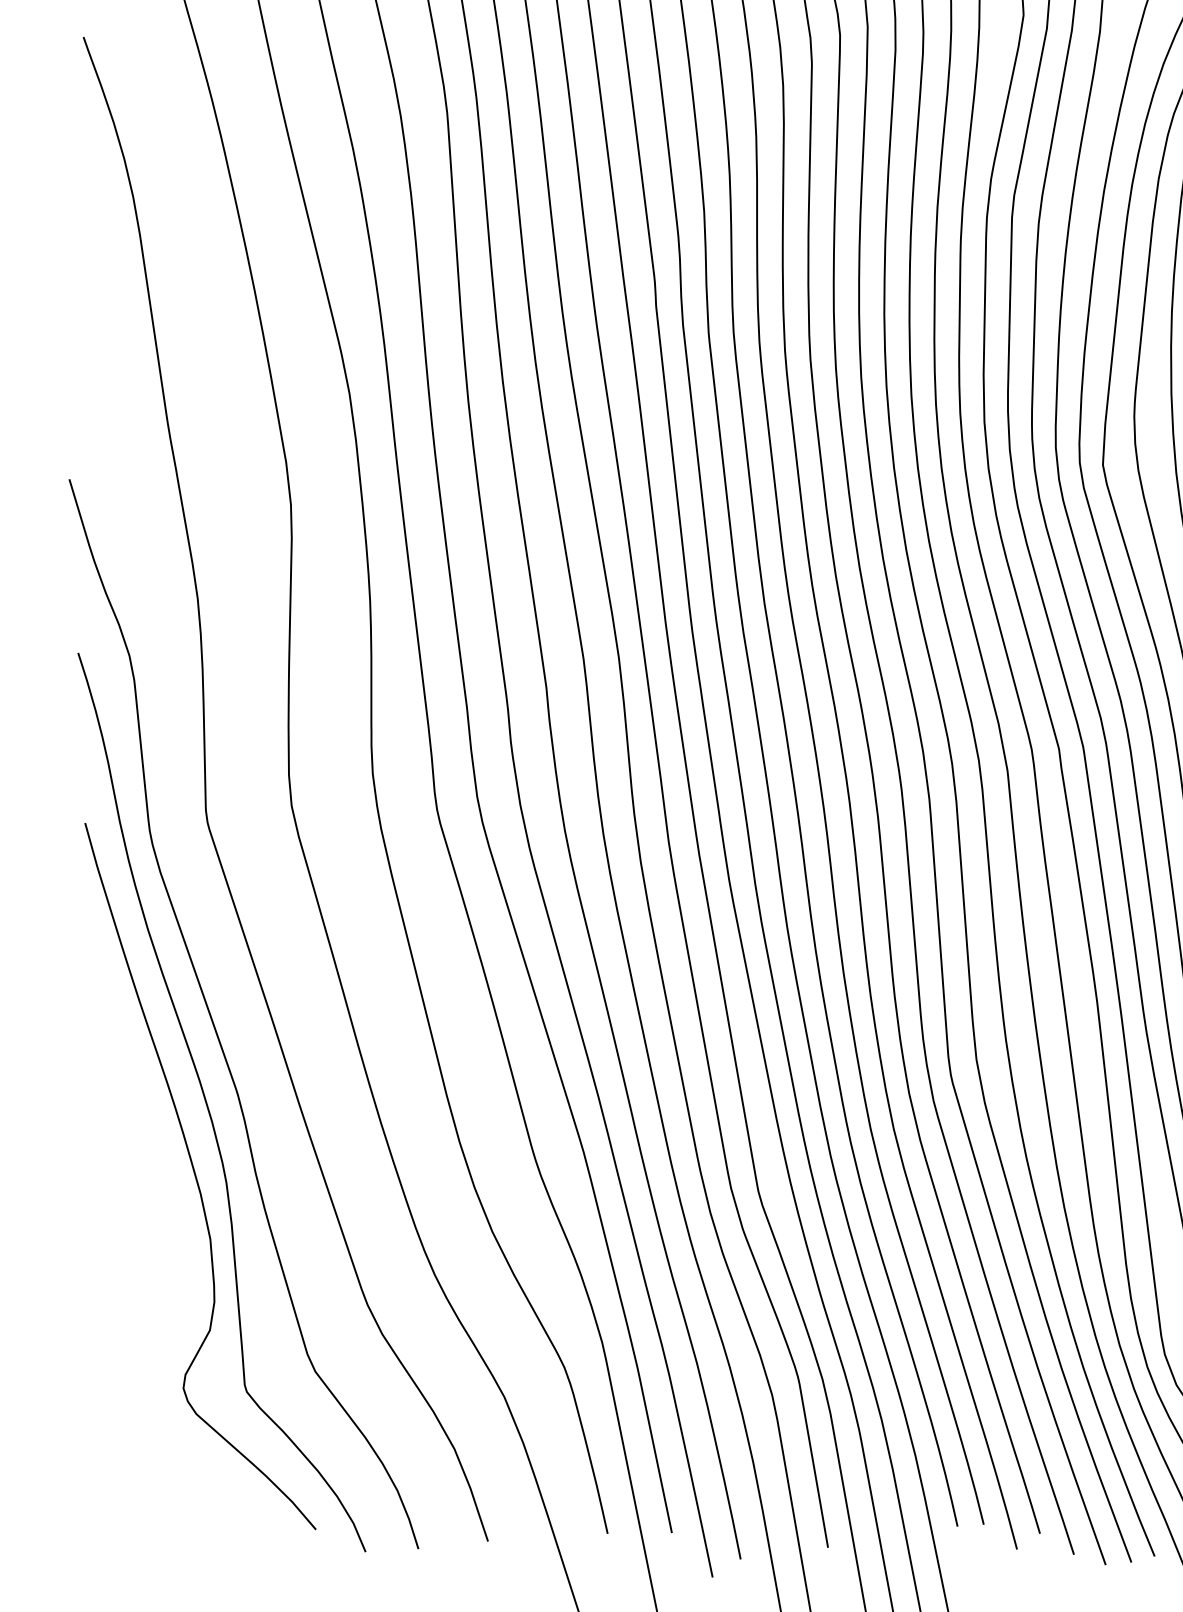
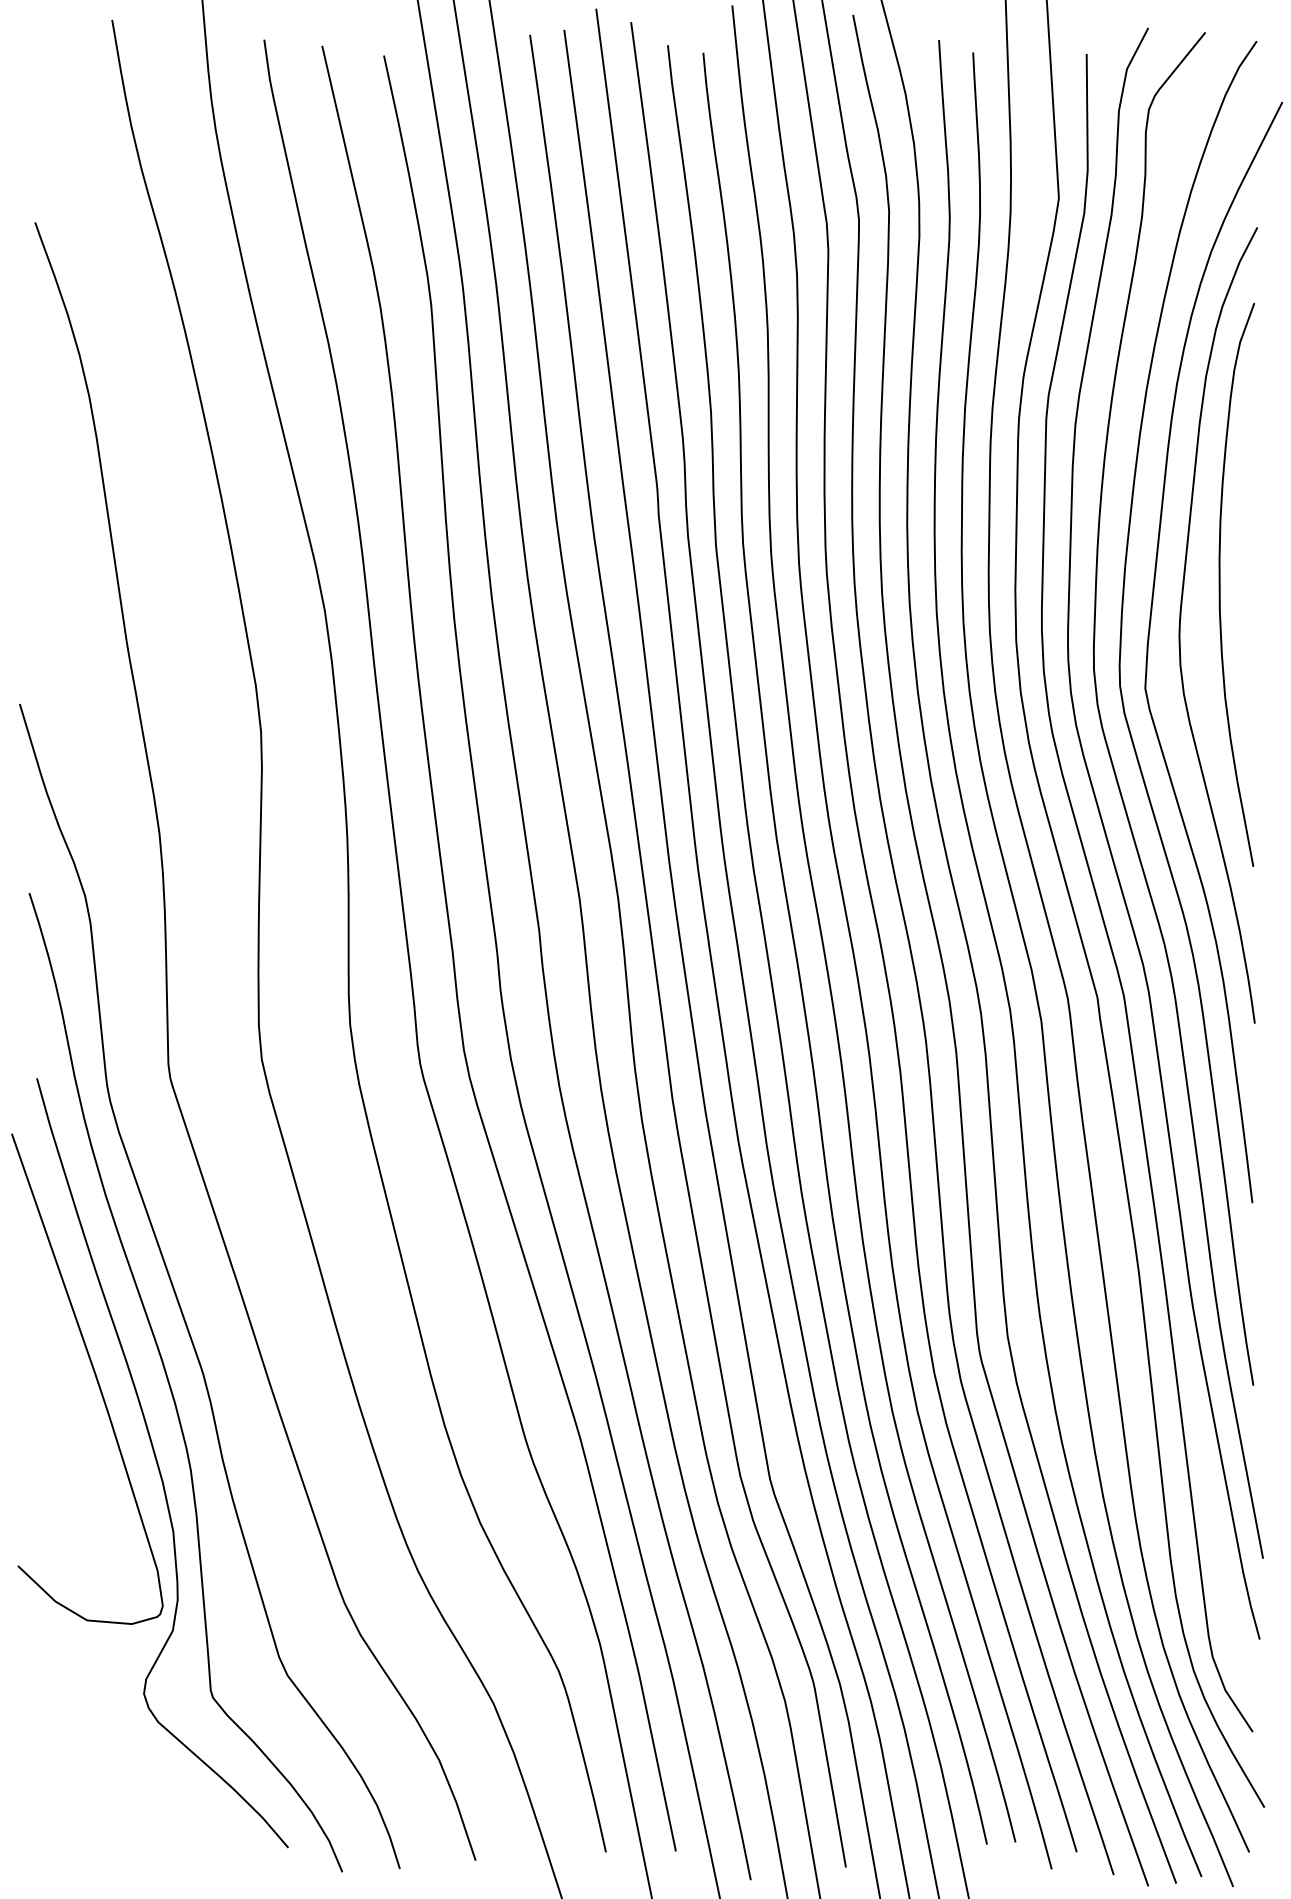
curve: (138, 1095) -> (94, 1375), added

